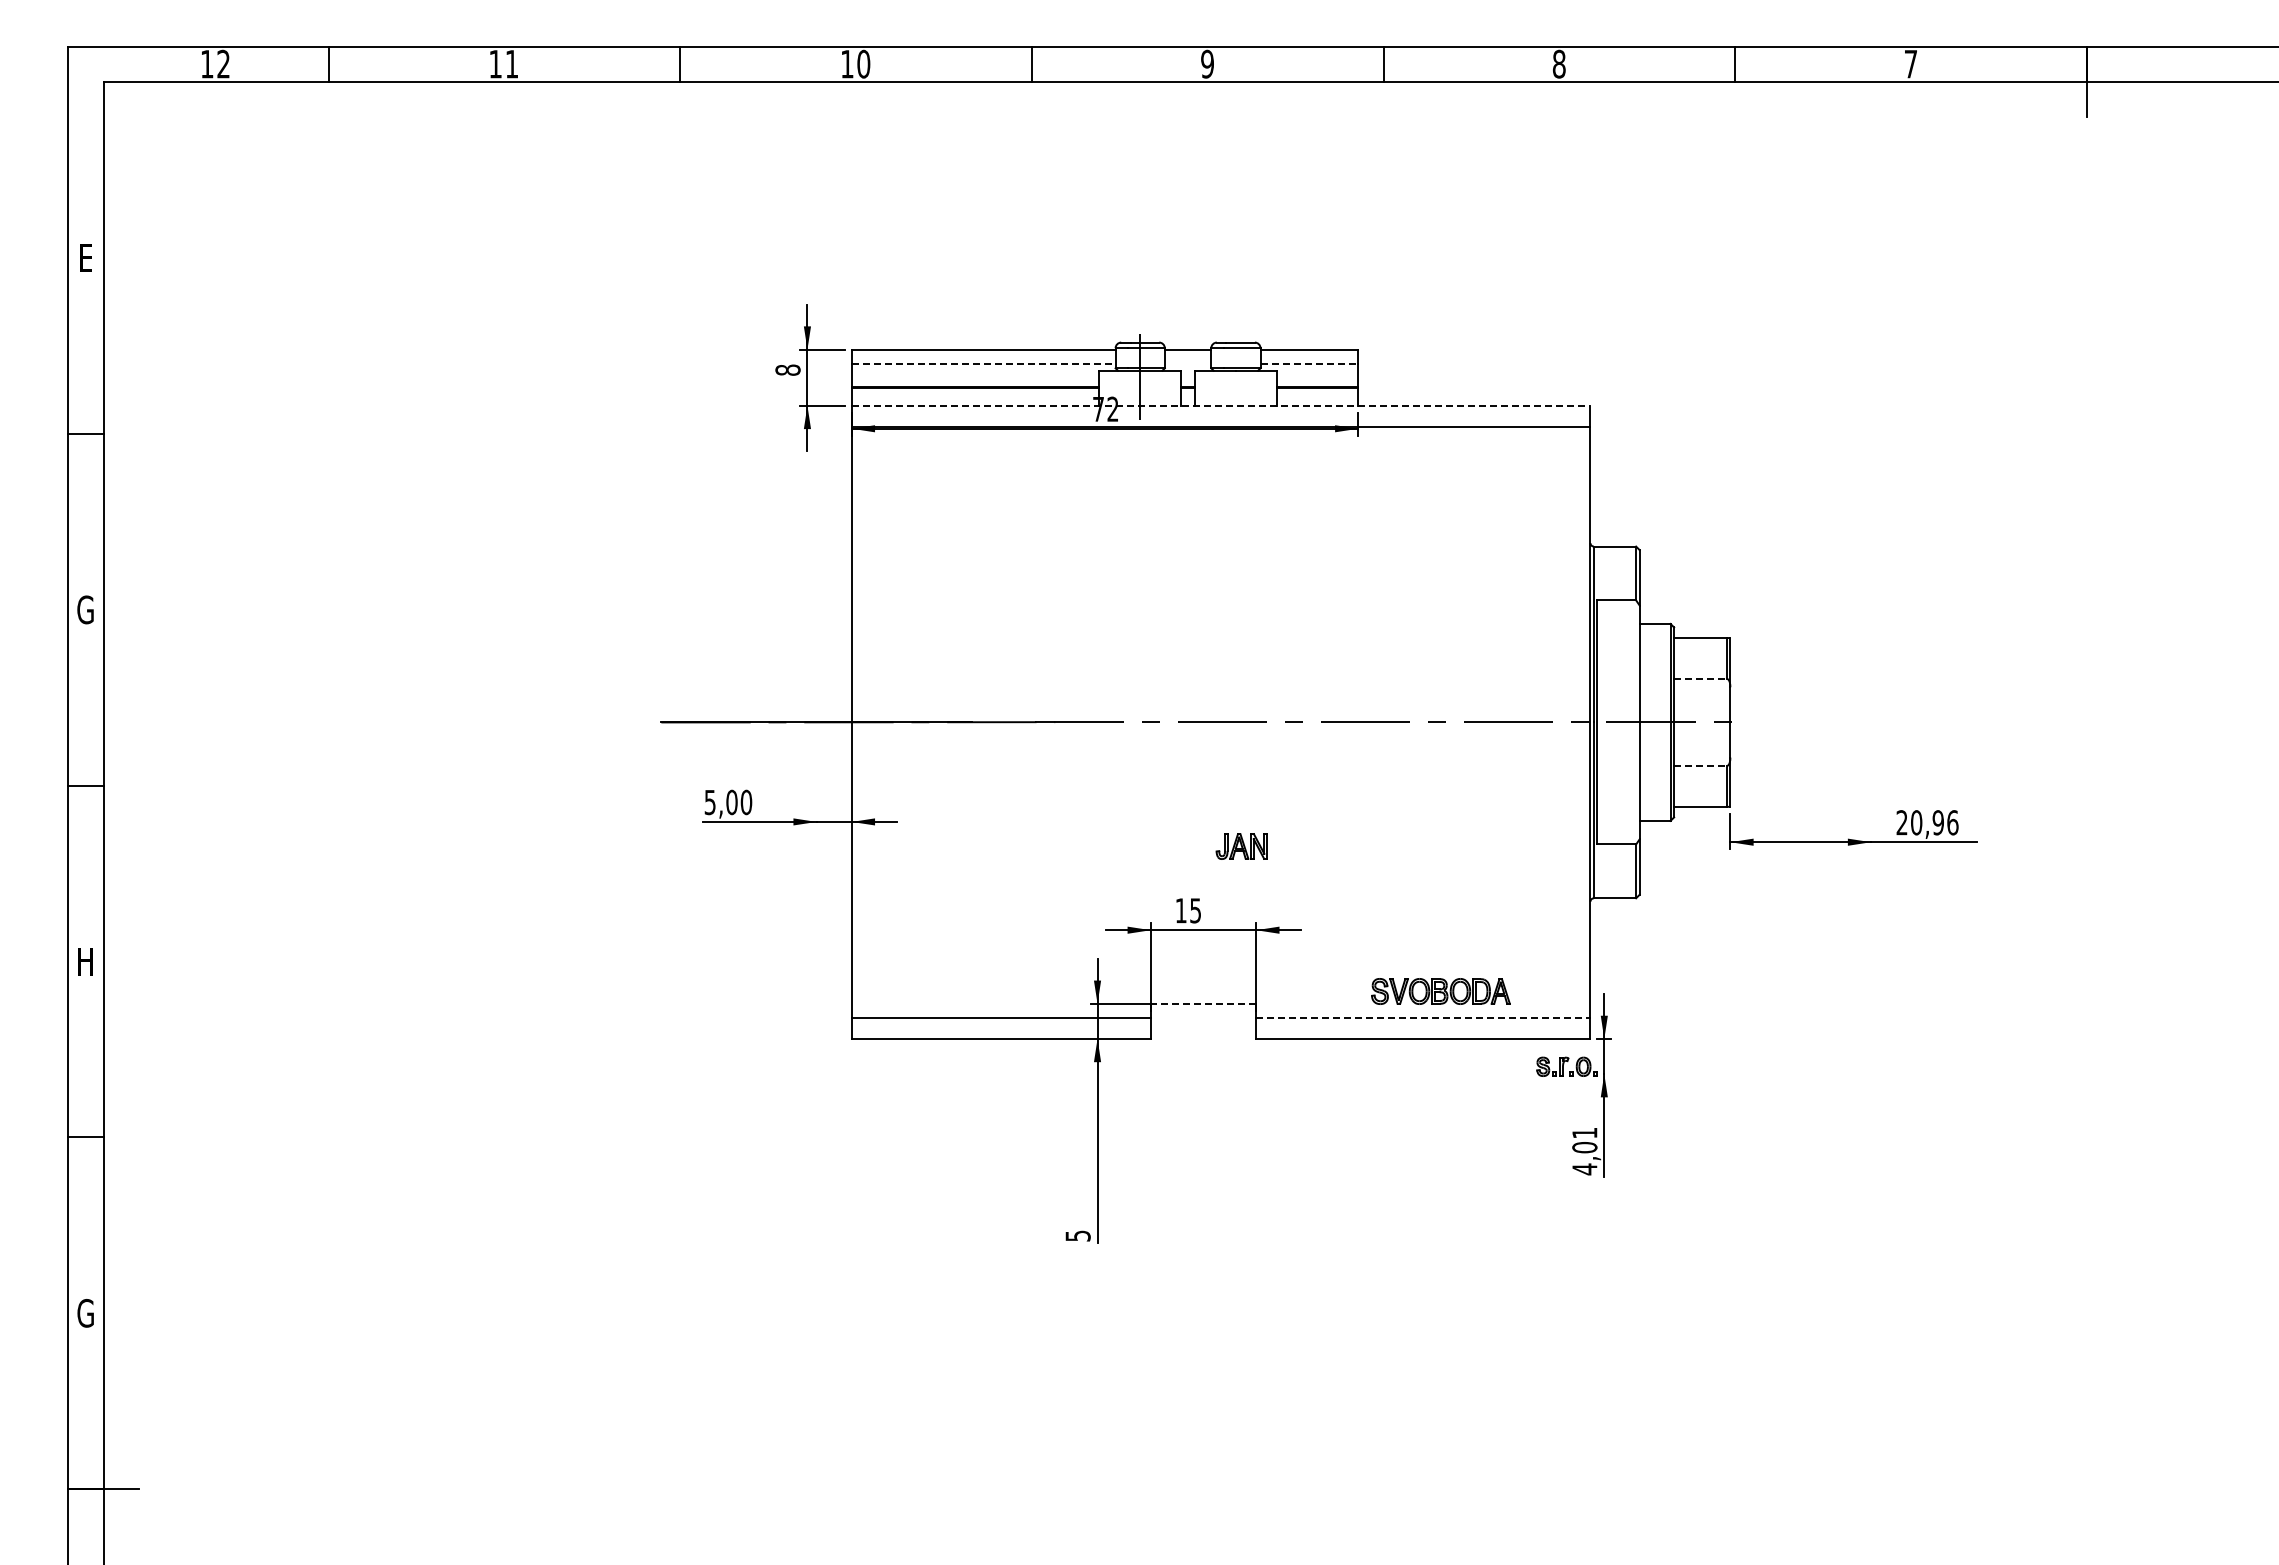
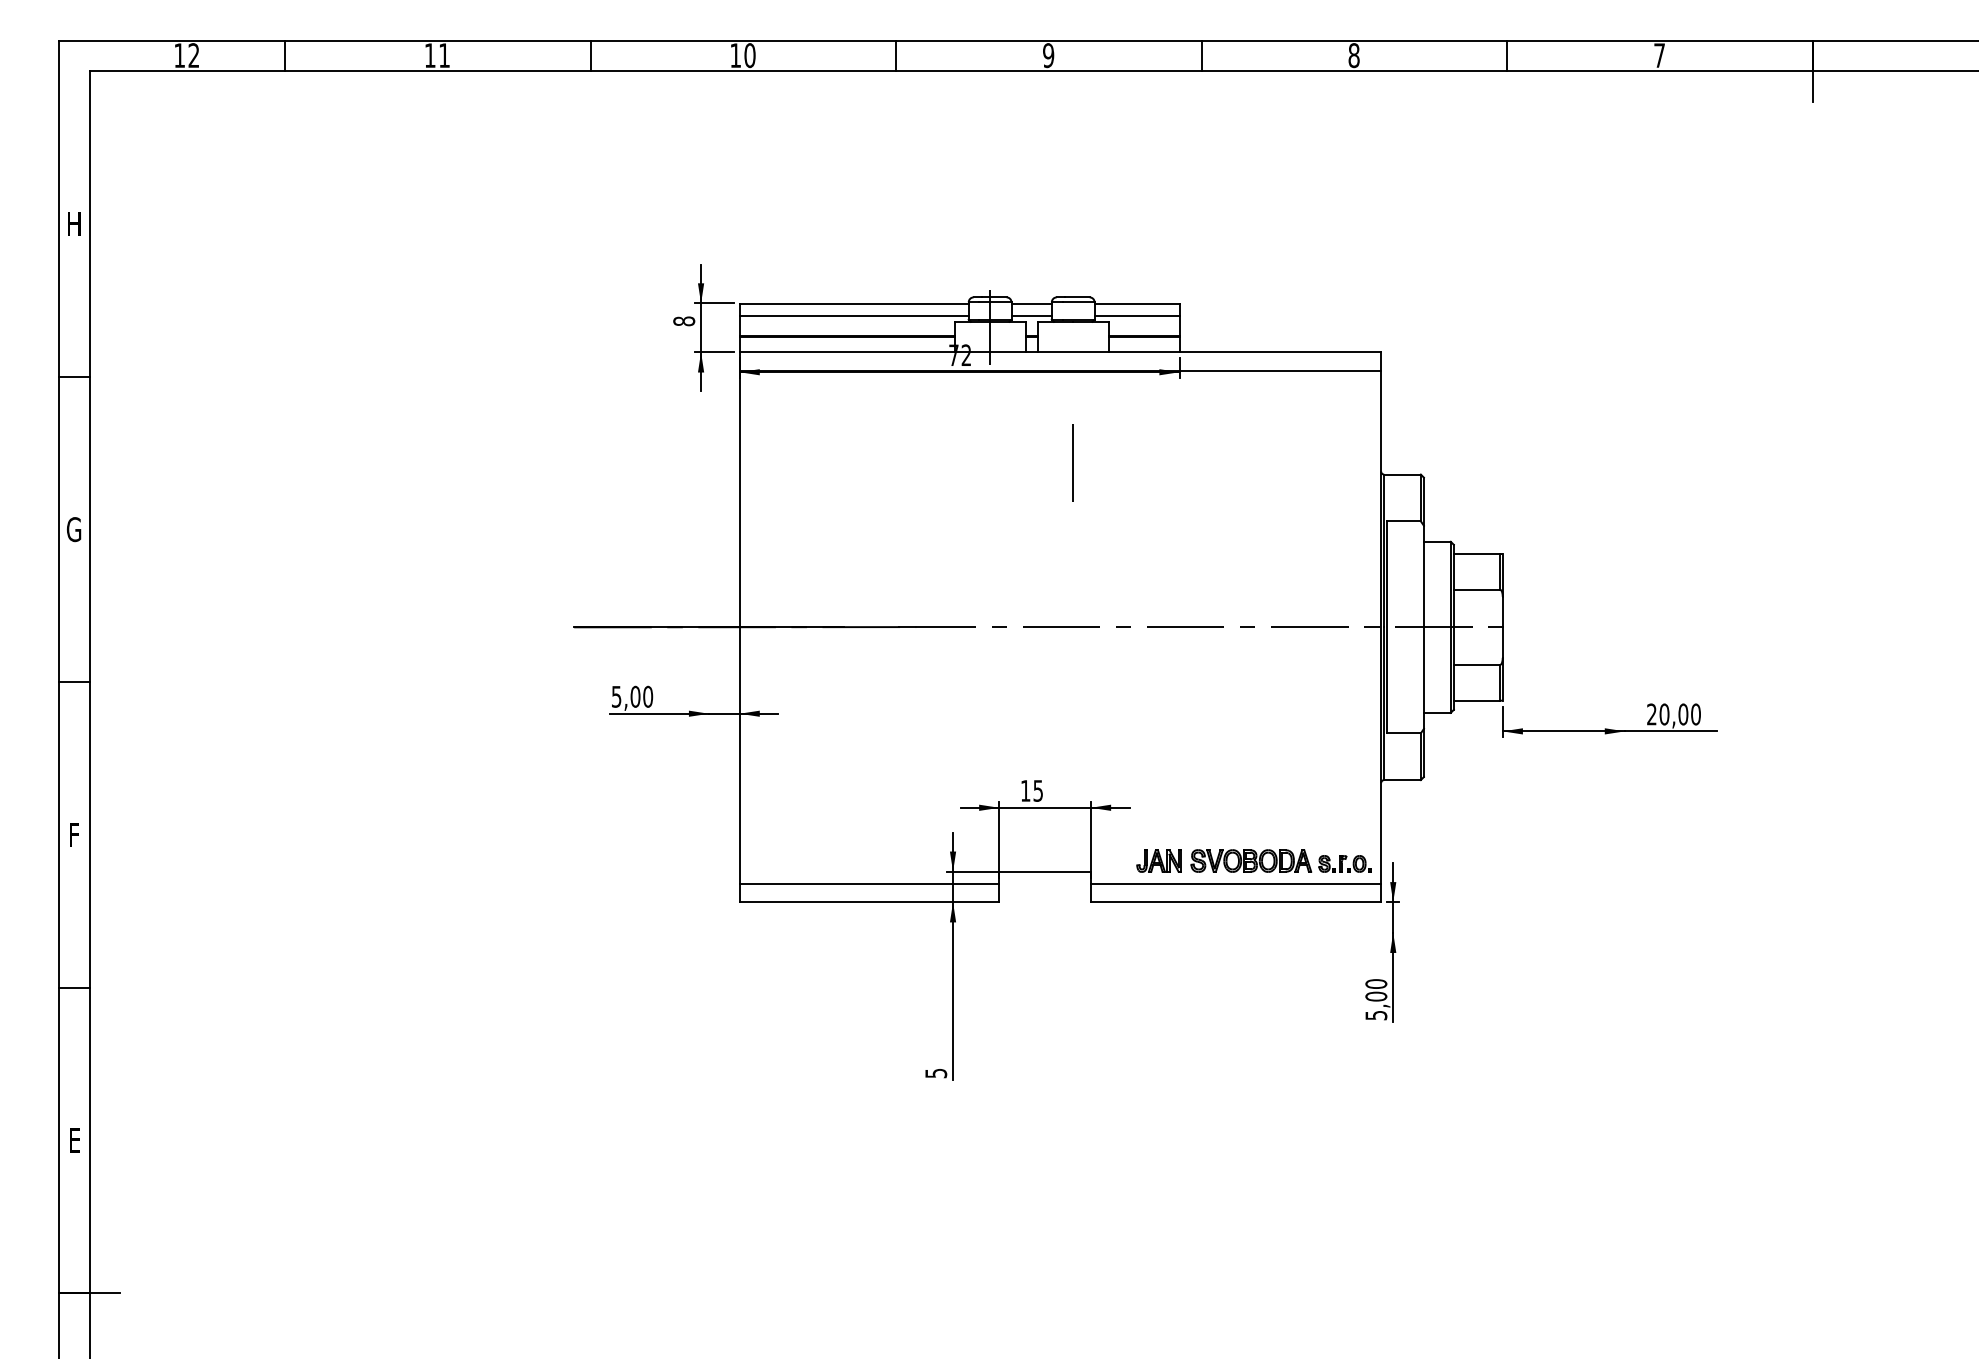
text: (85, 257) -> (73, 223), E -> H
line: (983, 363) -> (853, 315), dashed -> solid
line: (1187, 363) -> (1031, 315), added
line: (1309, 363) -> (1137, 315), dashed -> solid
line: (1221, 405) -> (1060, 352), dashed -> solid
line: (1235, 533) -> (1072, 463), added
line: (1701, 678) -> (1477, 589), dashed -> solid
line: (1701, 765) -> (1477, 664), dashed -> solid
text: (1945, 822) -> (1689, 714), 20,96 -> 20,00
part: (1241, 846) -> (1158, 861), moved
text: (85, 961) -> (73, 834), H -> F
line: (1203, 1003) -> (1045, 871), dashed -> solid
line: (1423, 1017) -> (1236, 883), dashed -> solid
part: (1566, 1066) -> (1344, 863), moved
text: (1584, 1151) -> (1376, 1000), 4,01 -> 5,00
text: (85, 1312) -> (73, 1139), G -> E

